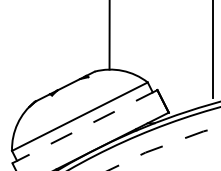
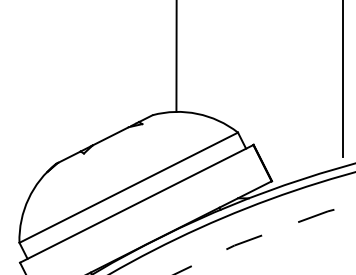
line: (84, 126) -> (136, 203), dashed -> solid

